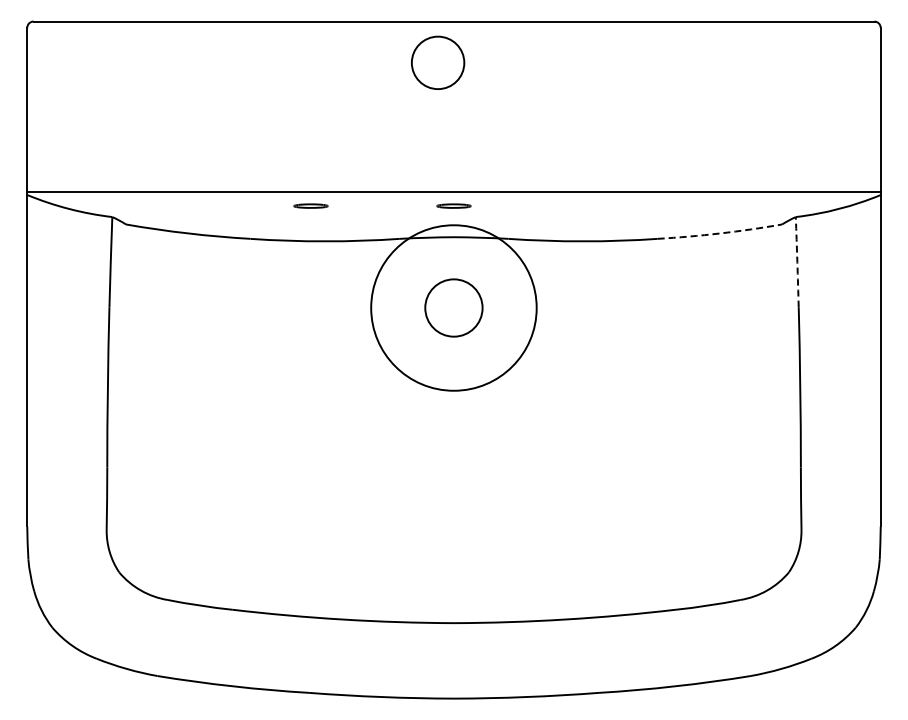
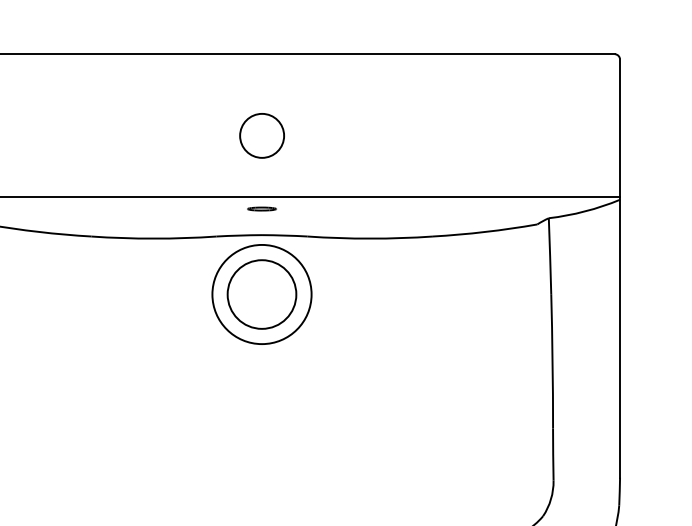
circle: (438, 62) -> (262, 135), moved
part: (310, 205) -> (141, 208), removed
arc: (720, 233) -> (485, 232), dashed -> solid
arc: (797, 262) -> (550, 256), dashed -> solid
circle: (453, 307) -> (261, 294), size x0.71
circle: (453, 307) -> (261, 294), size x1.43

